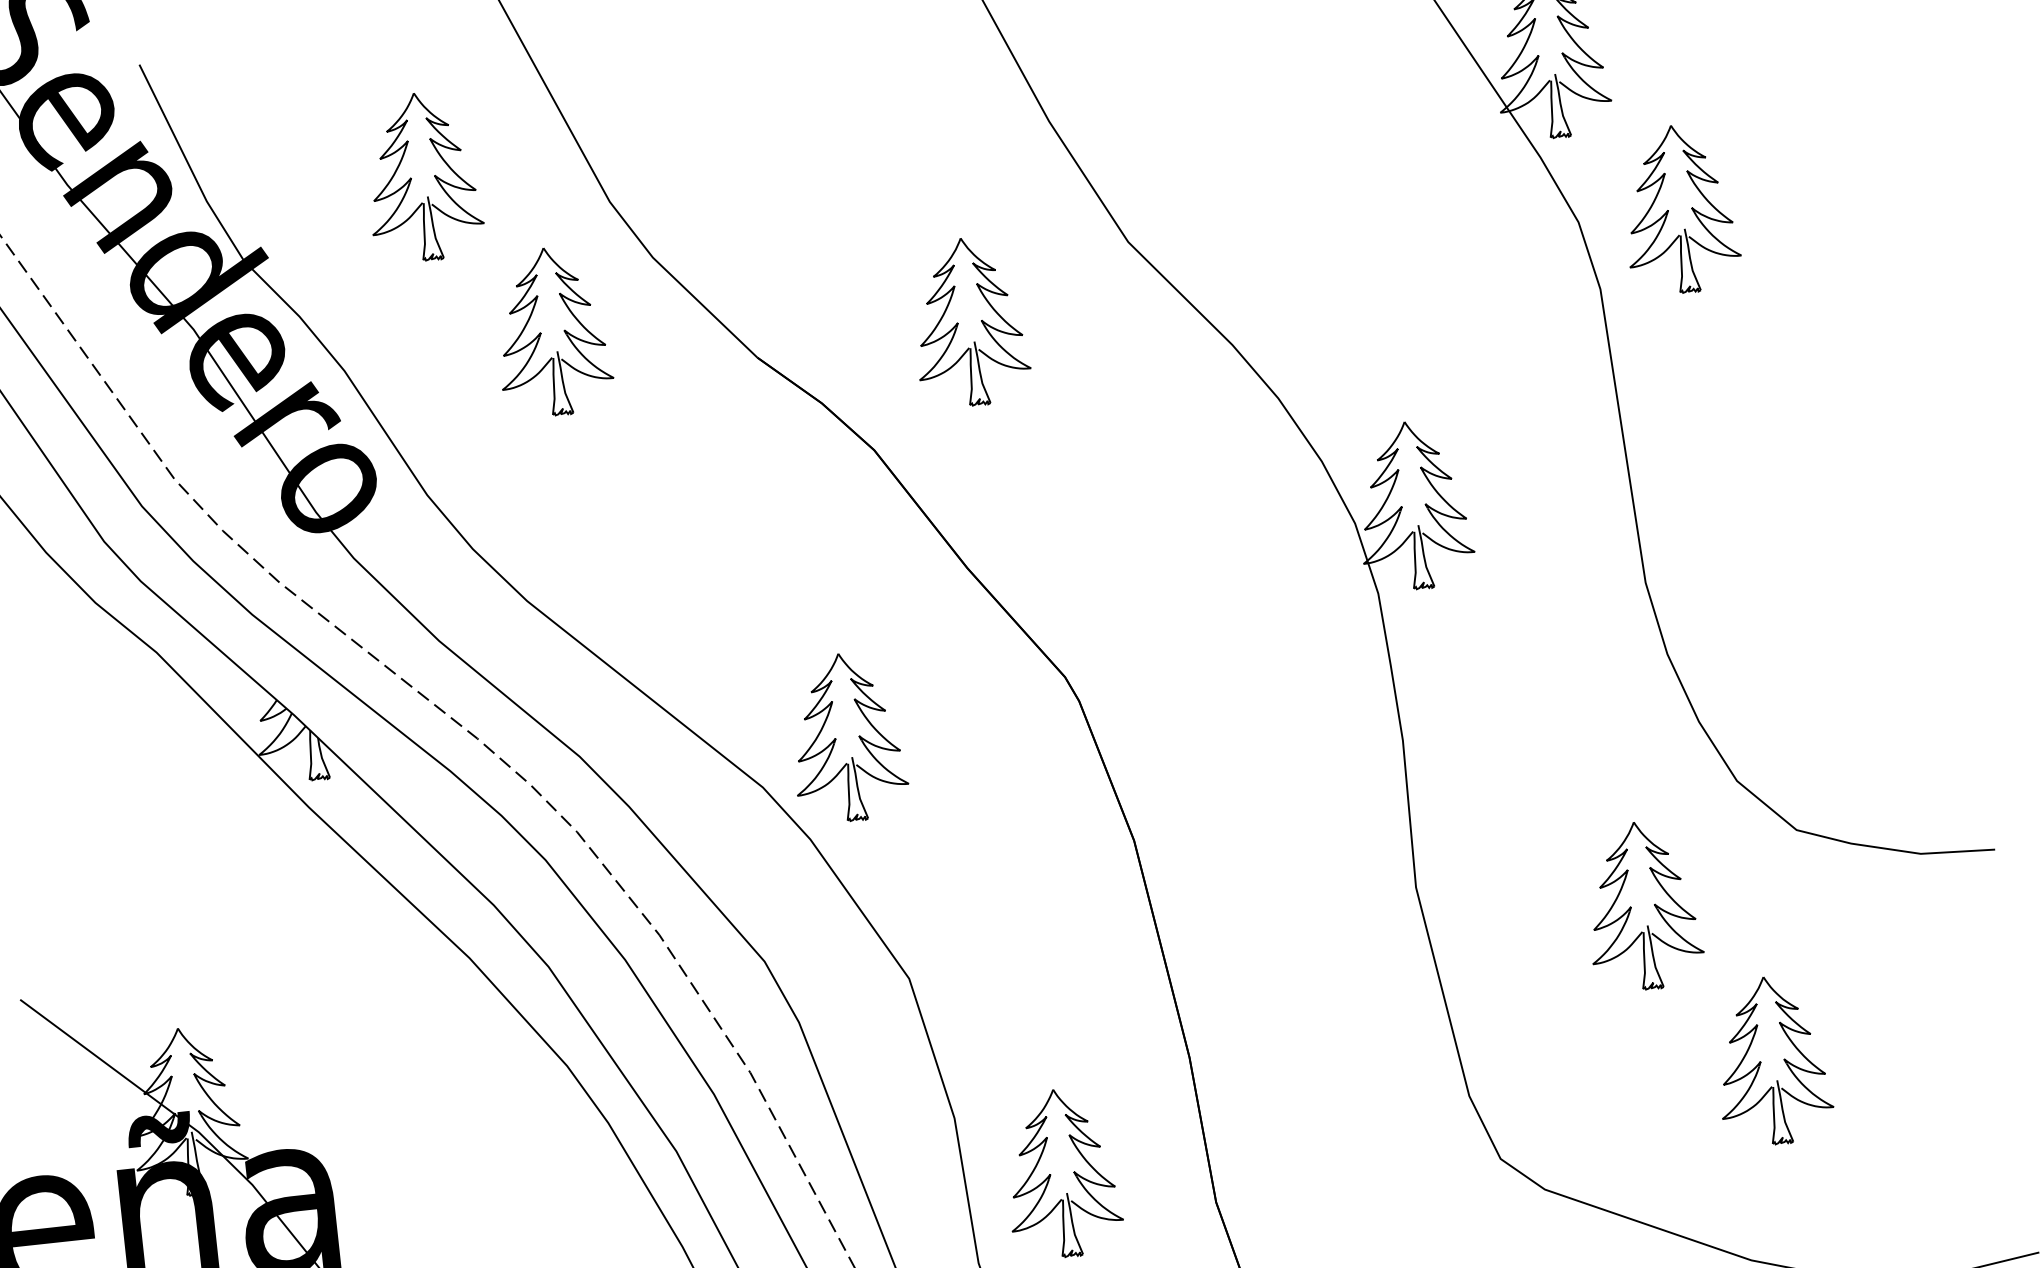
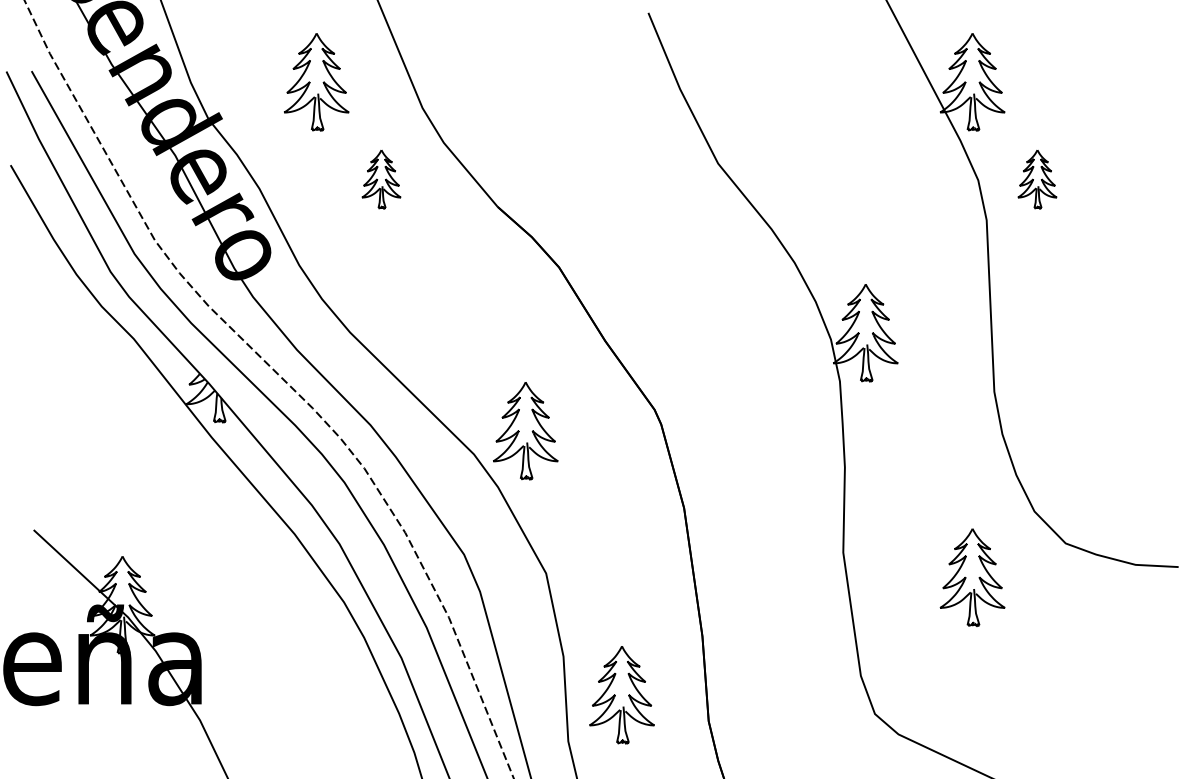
part: (1680, 209) -> (1037, 179), size x0.6
part: (968, 321) -> (621, 199), removed
part: (552, 332) -> (381, 179), size x0.6
part: (1772, 1060) -> (1037, 674), removed

